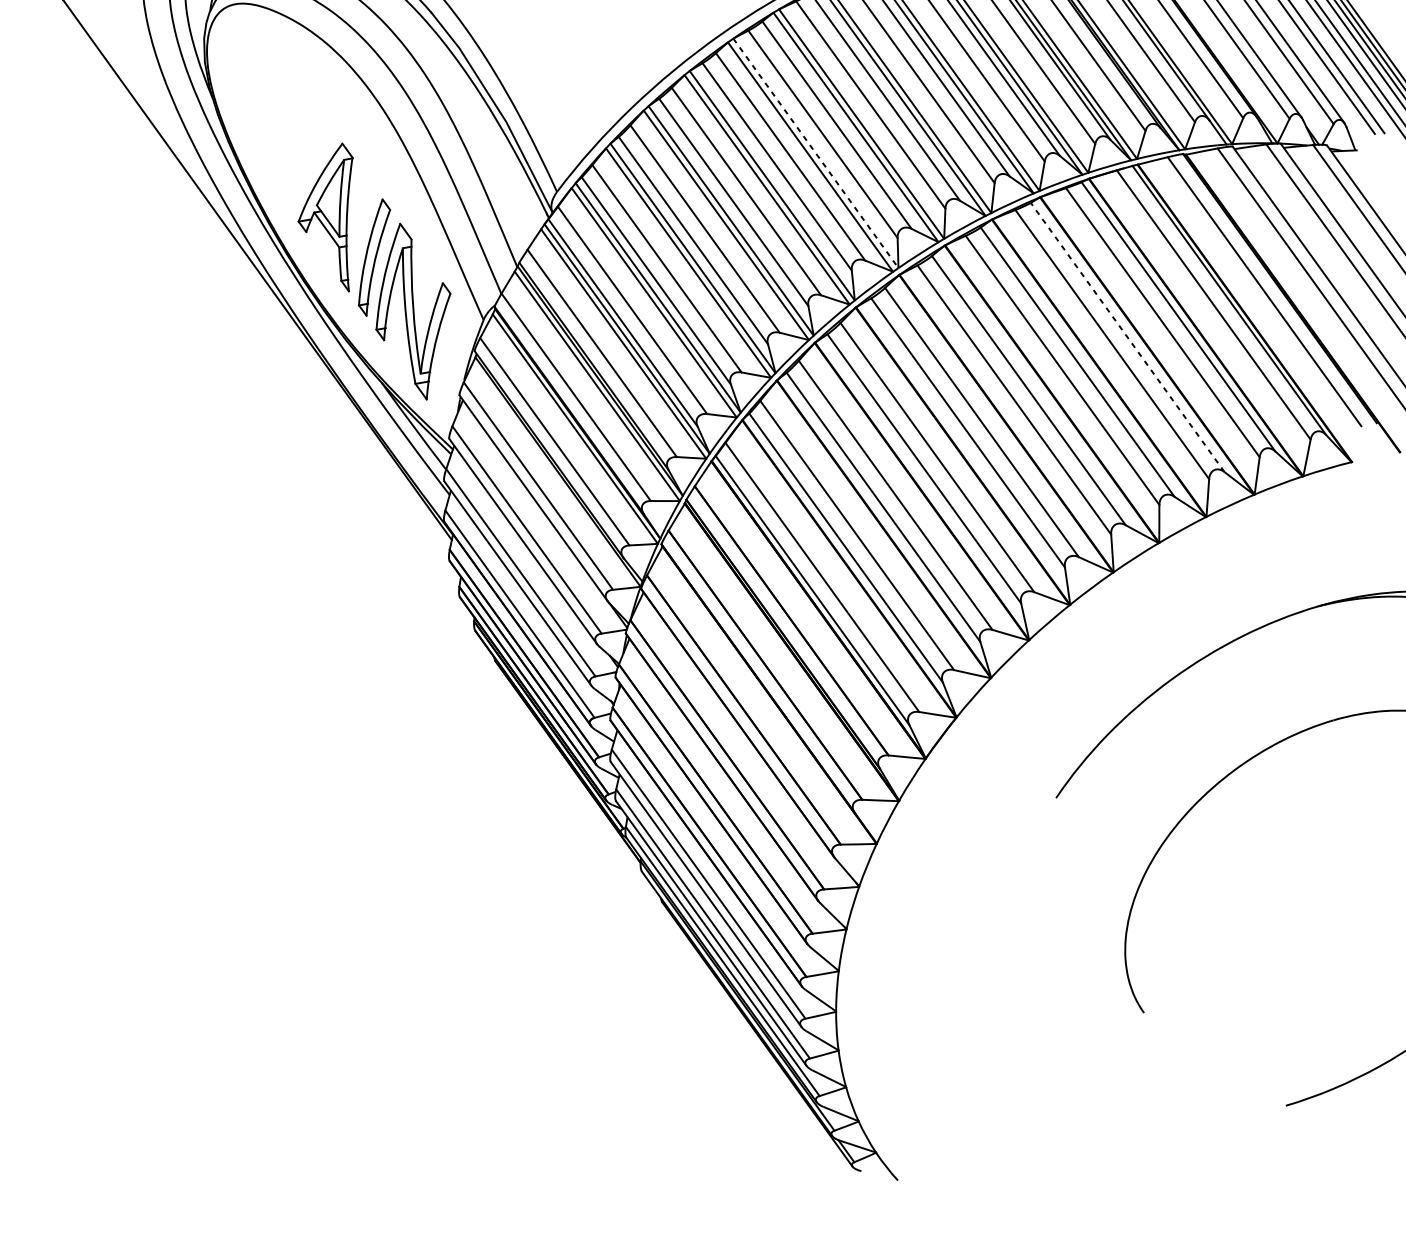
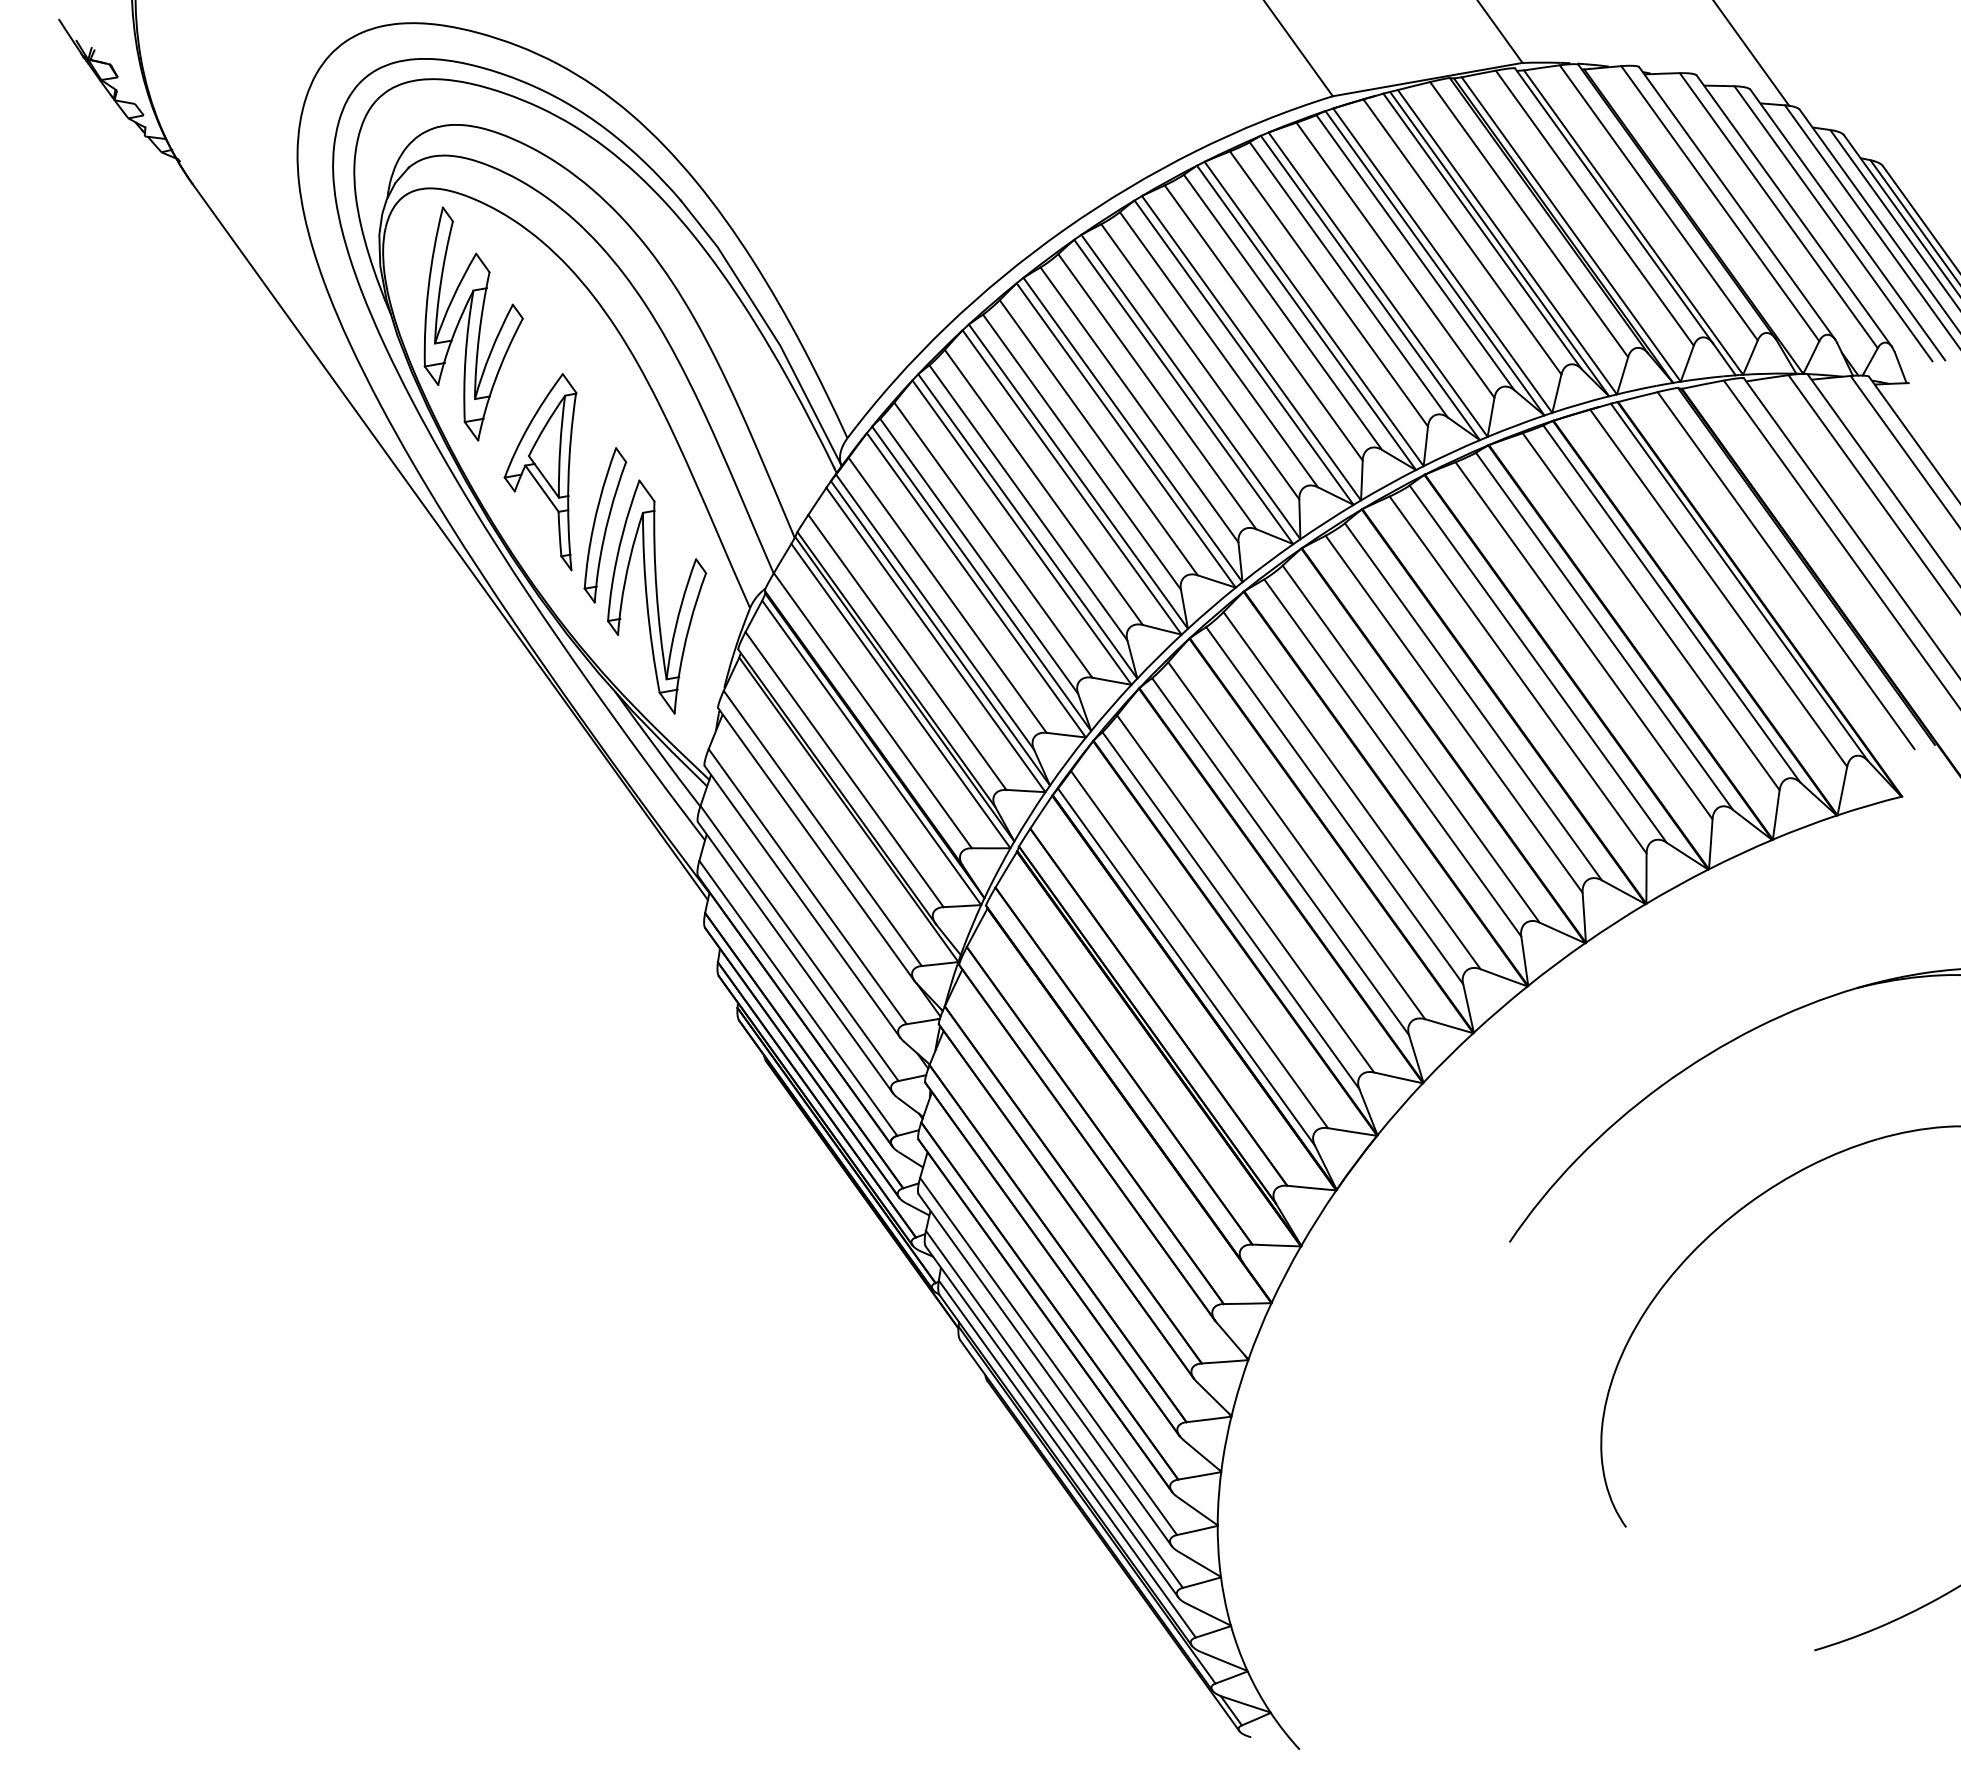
part: (275, 105) -> (473, 323), added
line: (815, 153) -> (1190, 387), dashed -> solid
line: (1127, 337) -> (1604, 631), dashed -> solid

